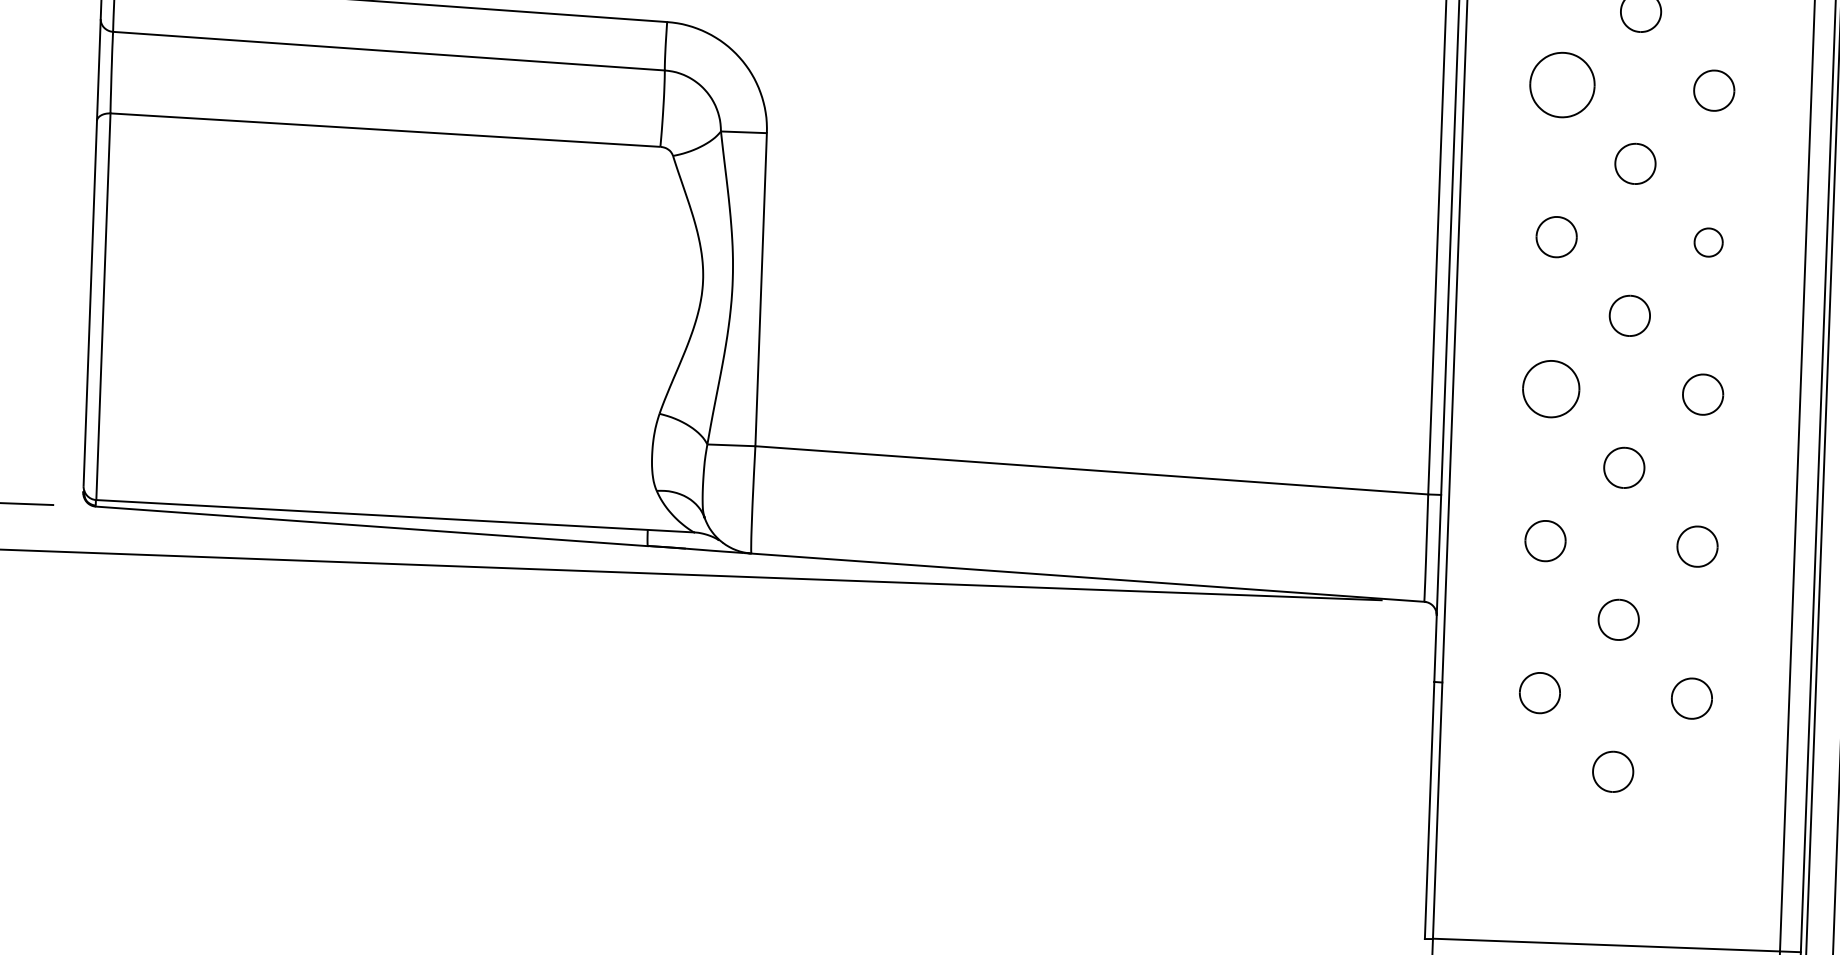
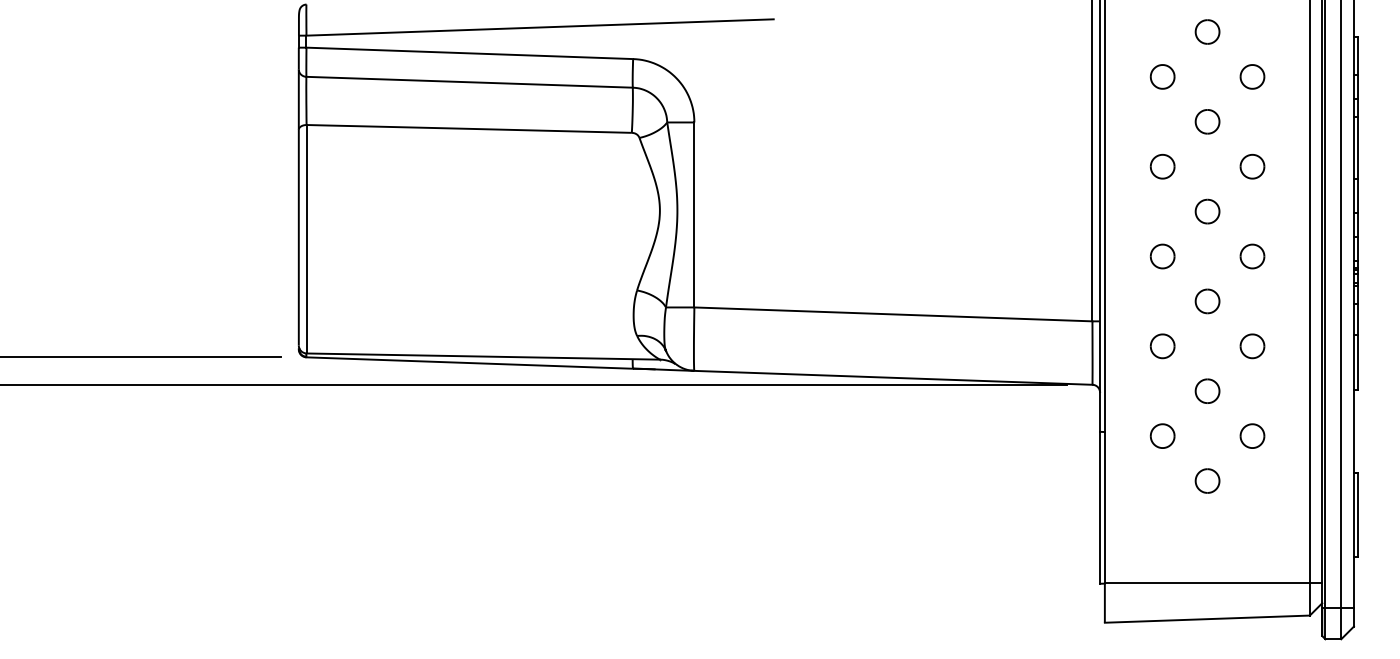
part: (1561, 84) -> (1162, 76), size x0.62
part: (1708, 242) -> (1252, 166), size x1.43
part: (1550, 389) -> (1162, 256), size x0.71

